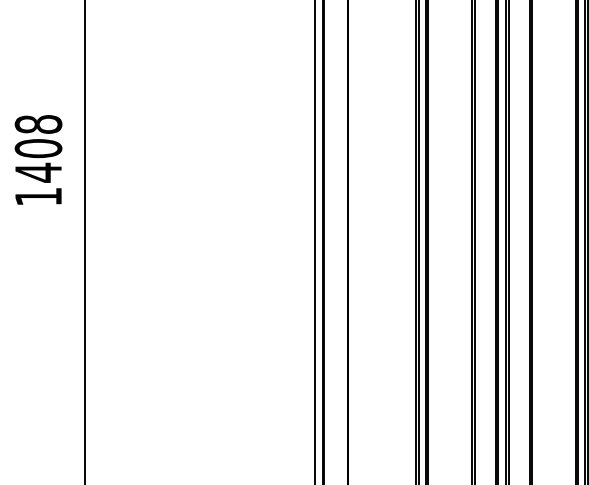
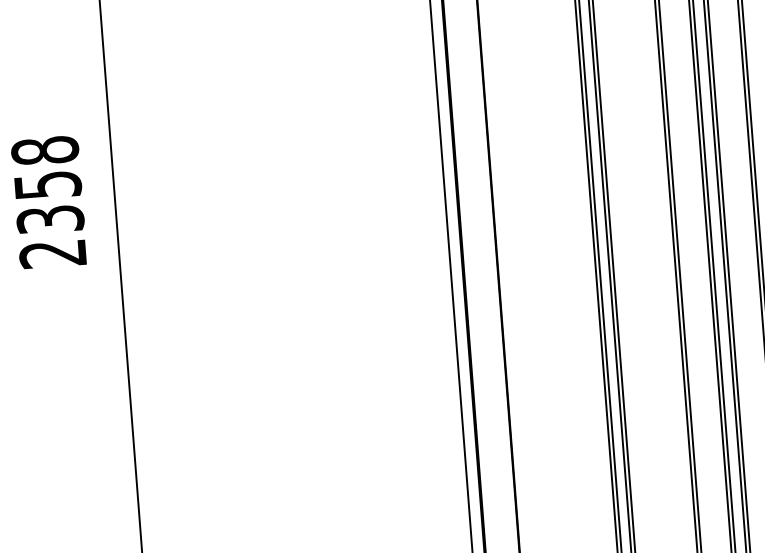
text: (38, 172) -> (50, 219), 1408 -> 2358

